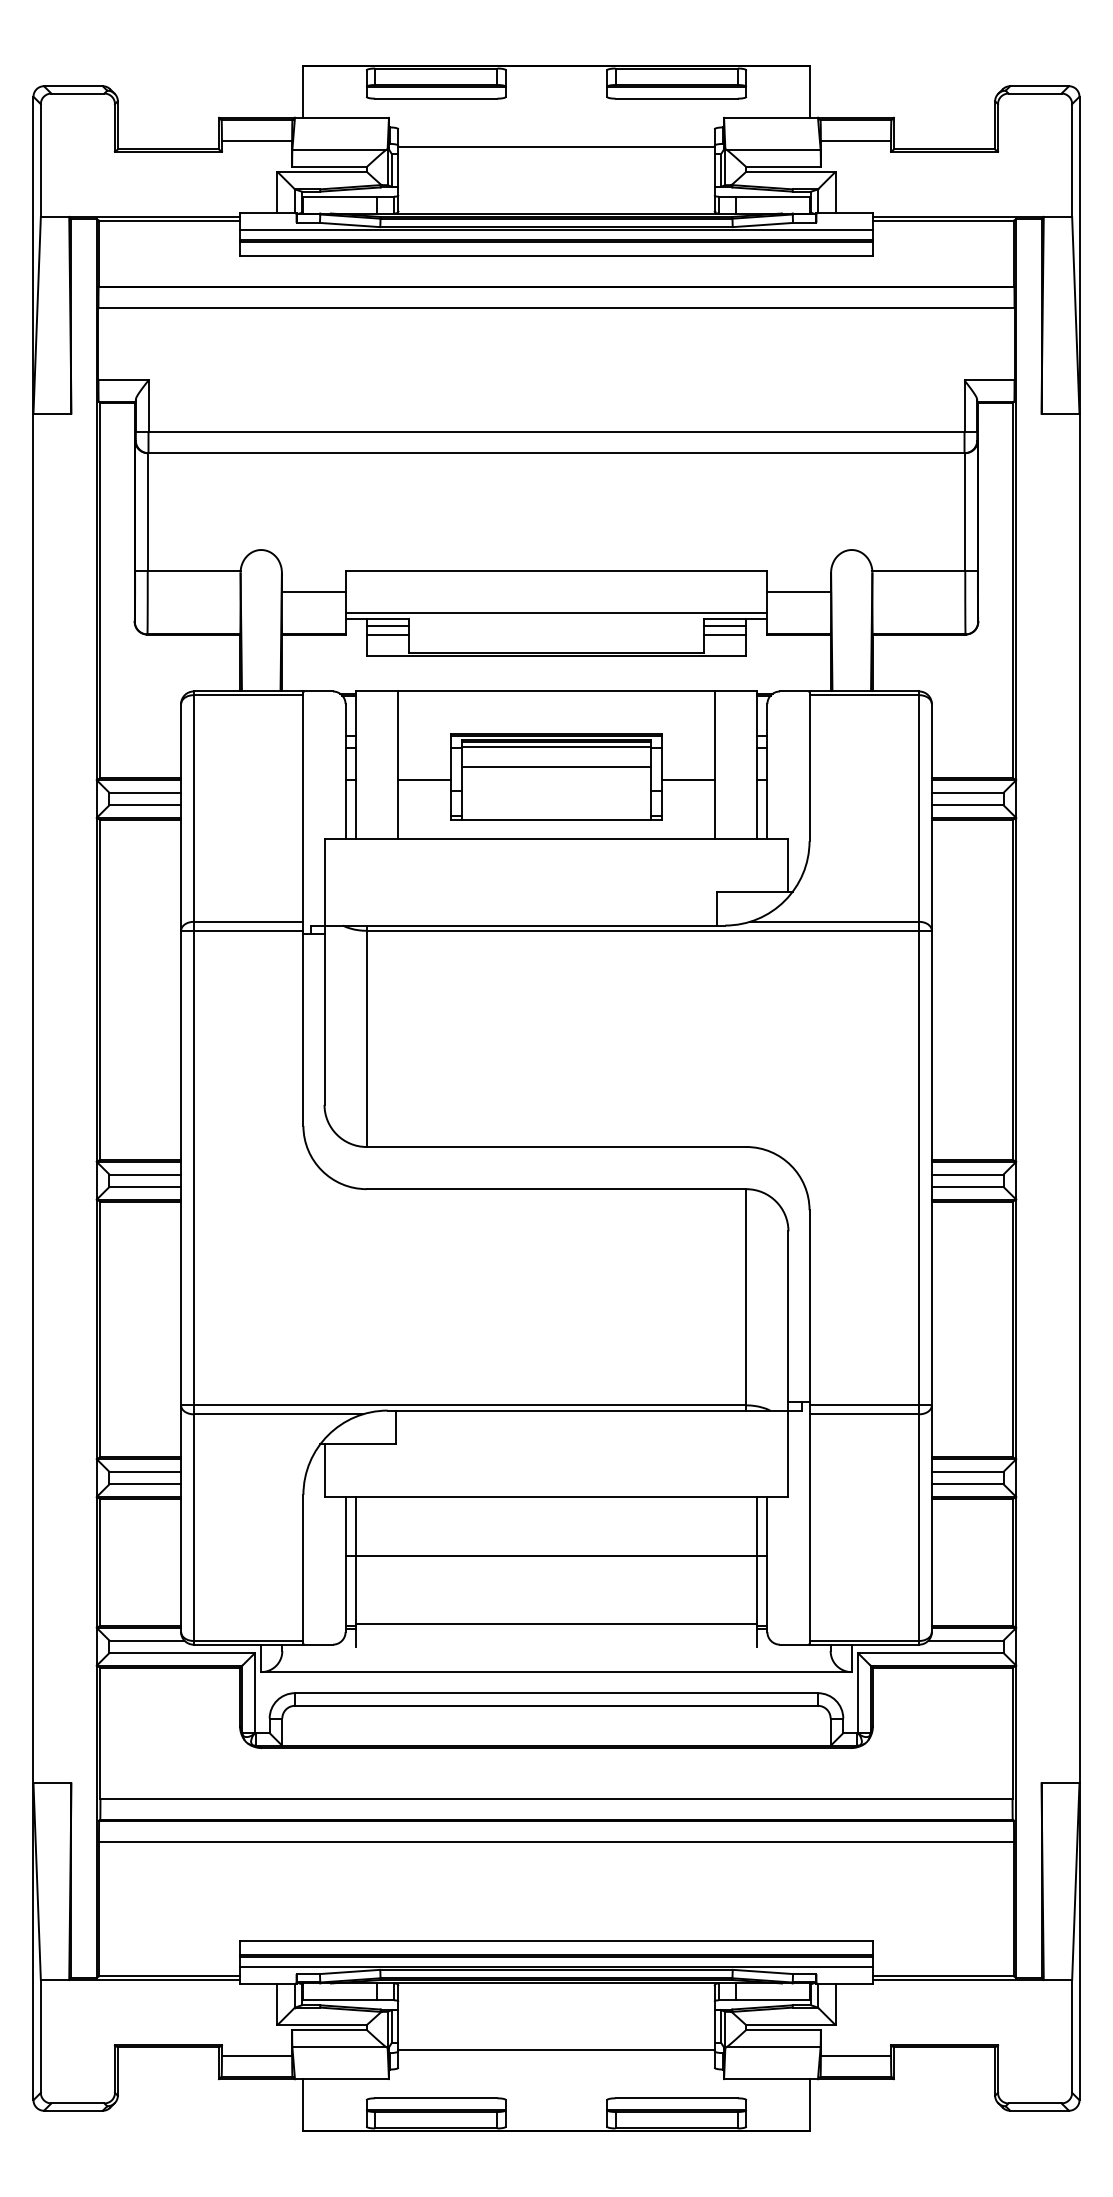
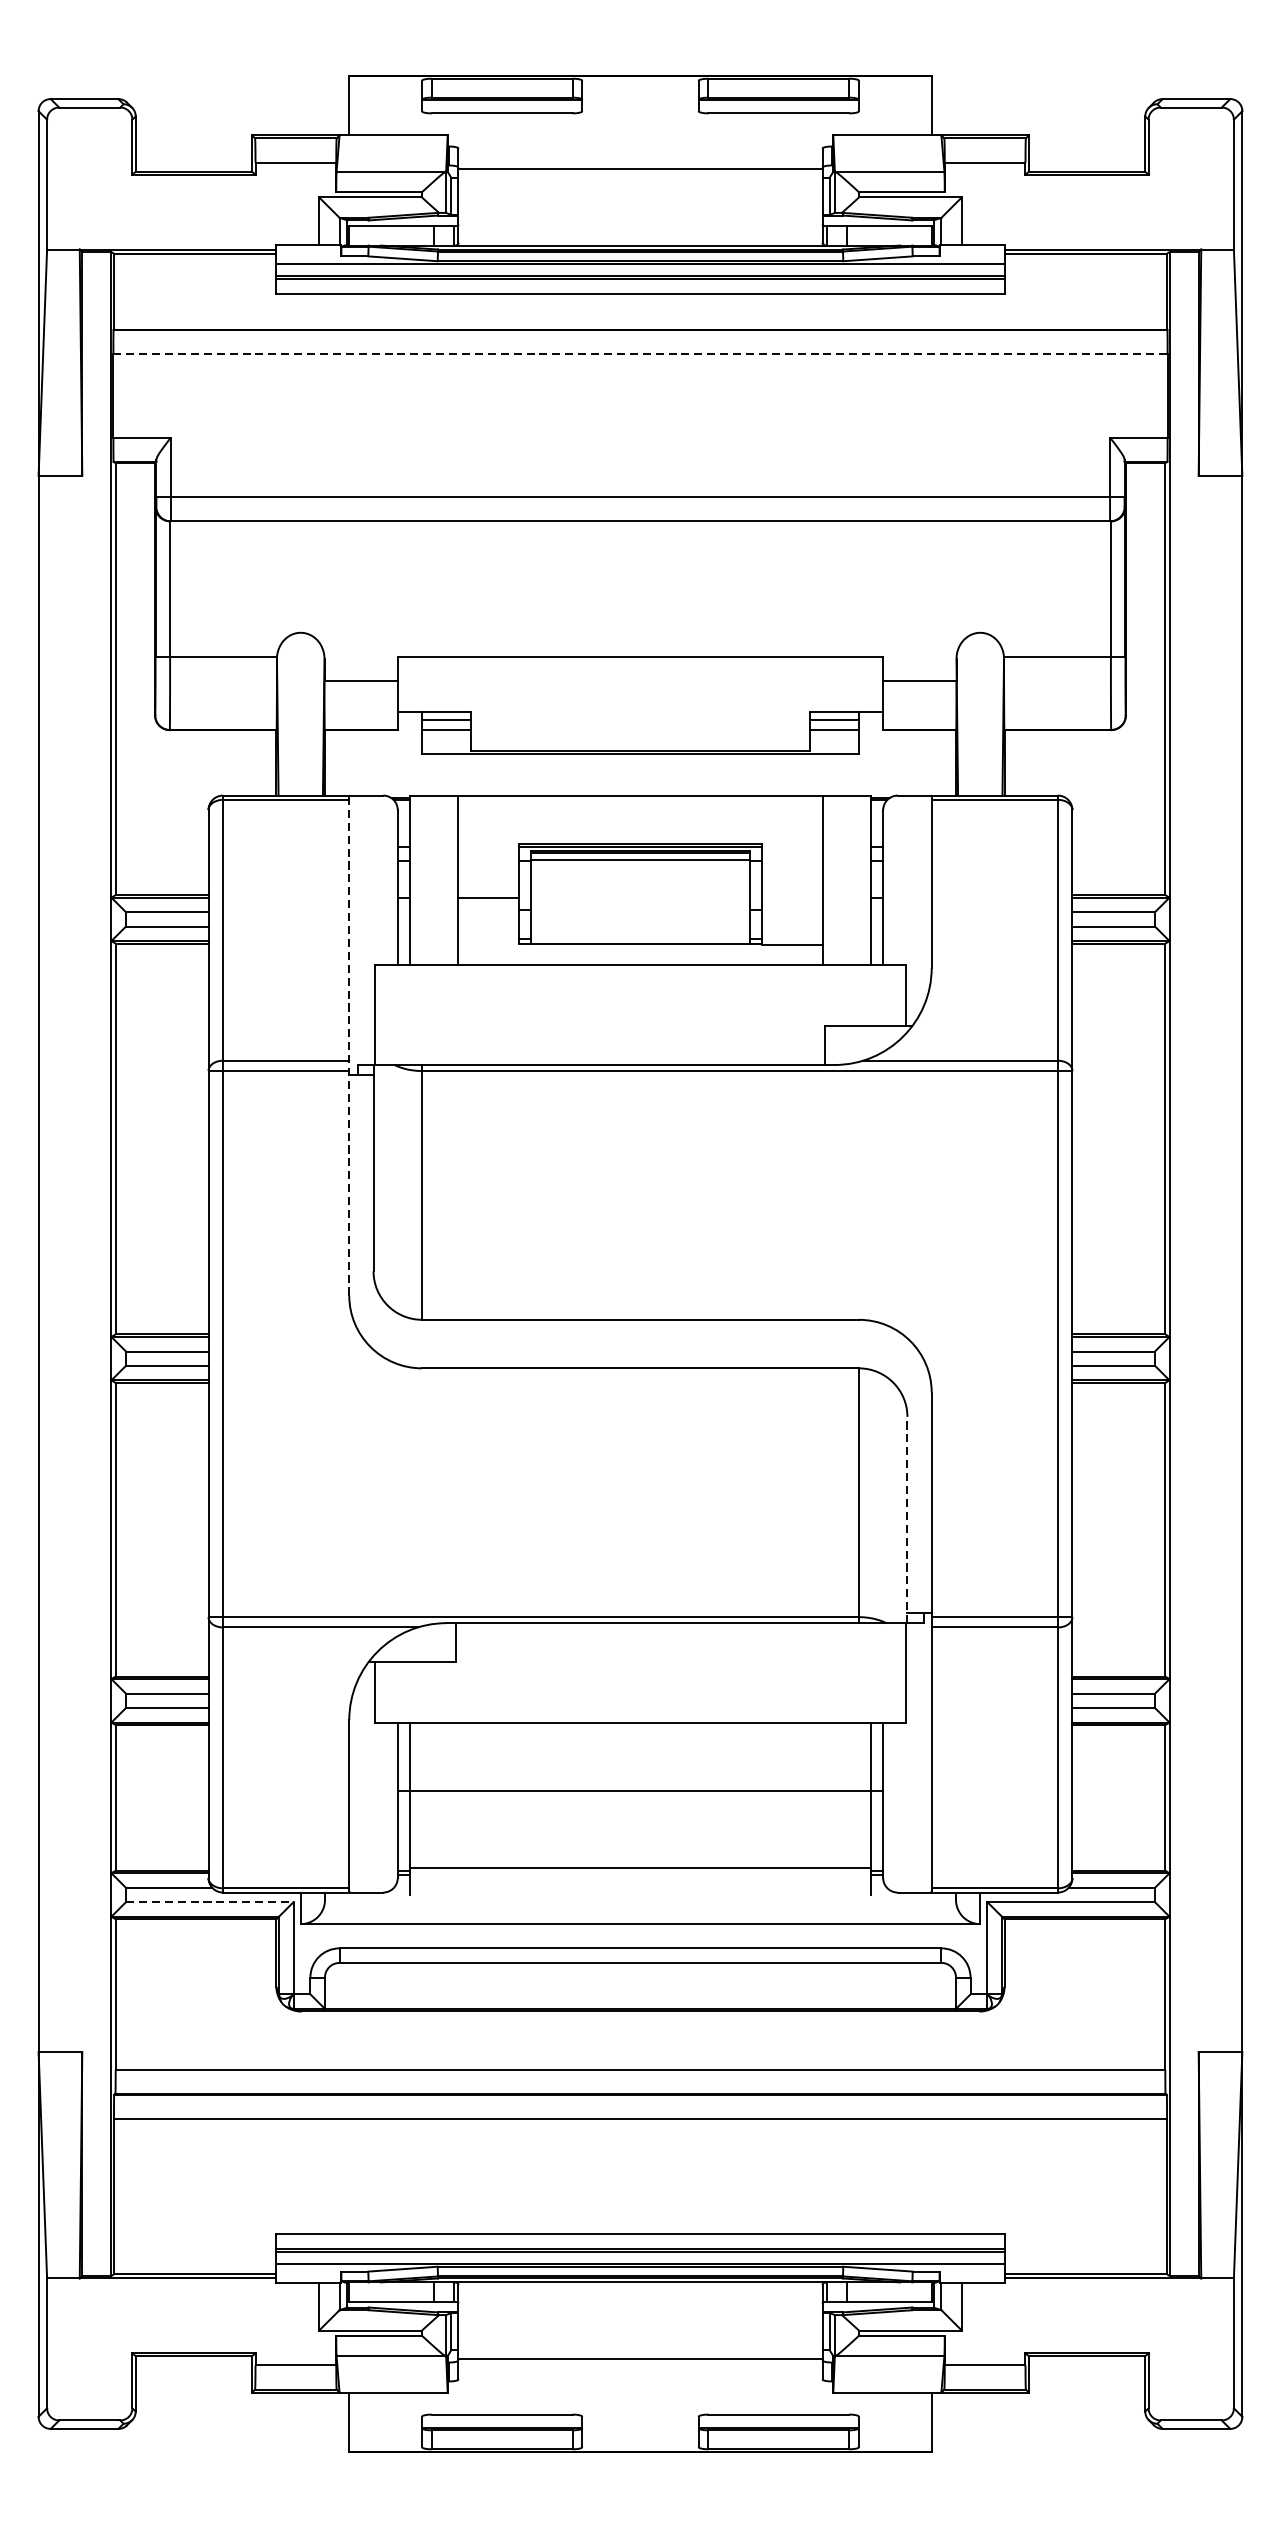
line: (557, 307) -> (641, 353), solid -> dashed
line: (556, 613) -> (640, 705), removed
line: (556, 766) -> (640, 881), removed
line: (687, 780) -> (791, 945), moved
line: (303, 909) -> (349, 1046), solid -> dashed
line: (788, 1320) -> (907, 1519), solid -> dashed
line: (182, 1653) -> (210, 1902), solid -> dashed

